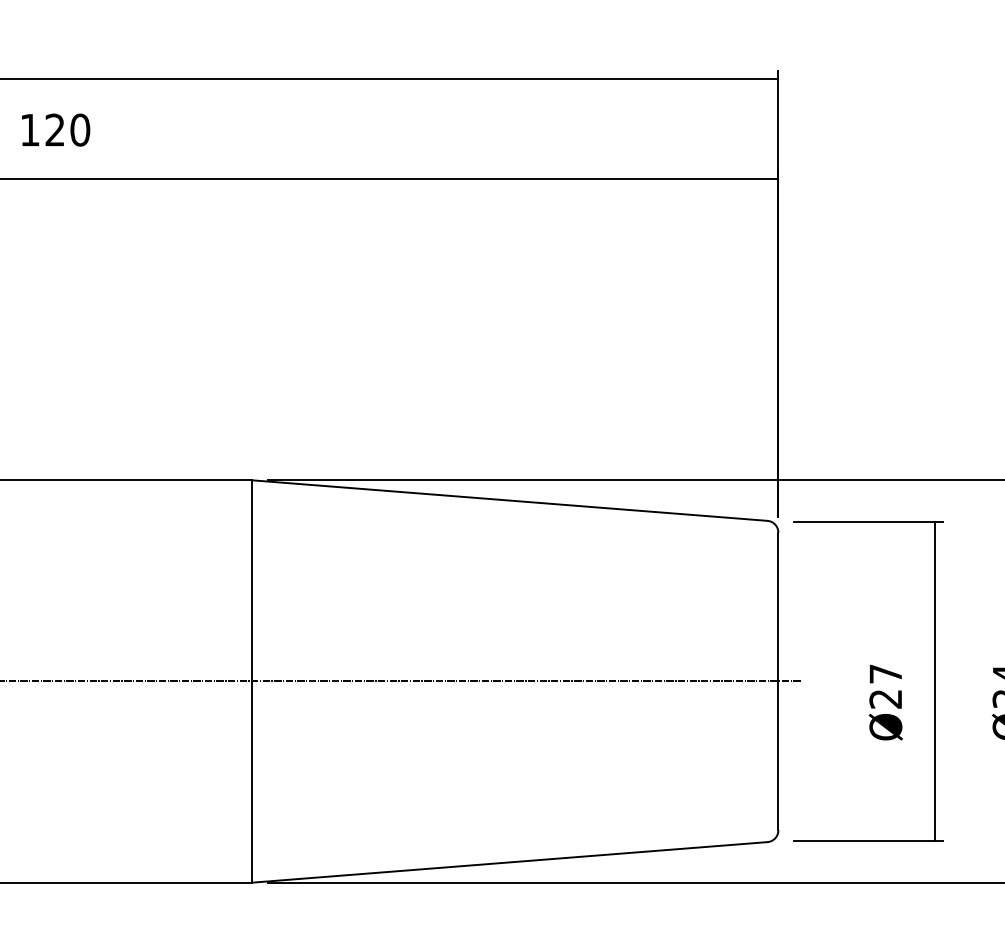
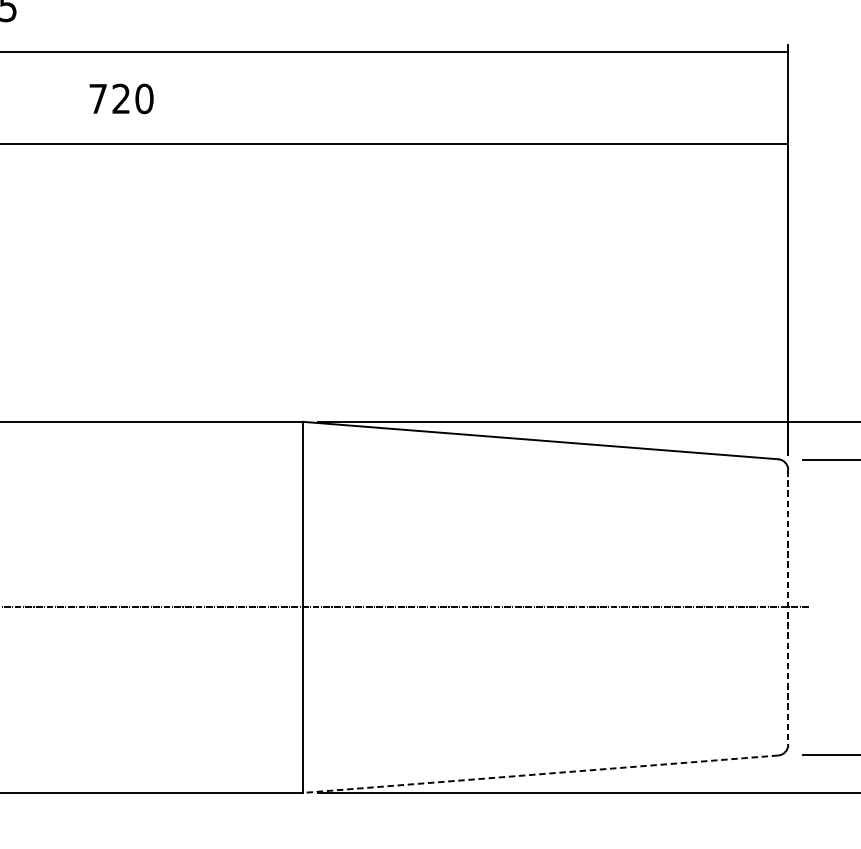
text: (30, 130) -> (98, 99), 120 -> 720
line: (778, 681) -> (788, 607), solid -> dashed
line: (509, 862) -> (540, 774), solid -> dashed

